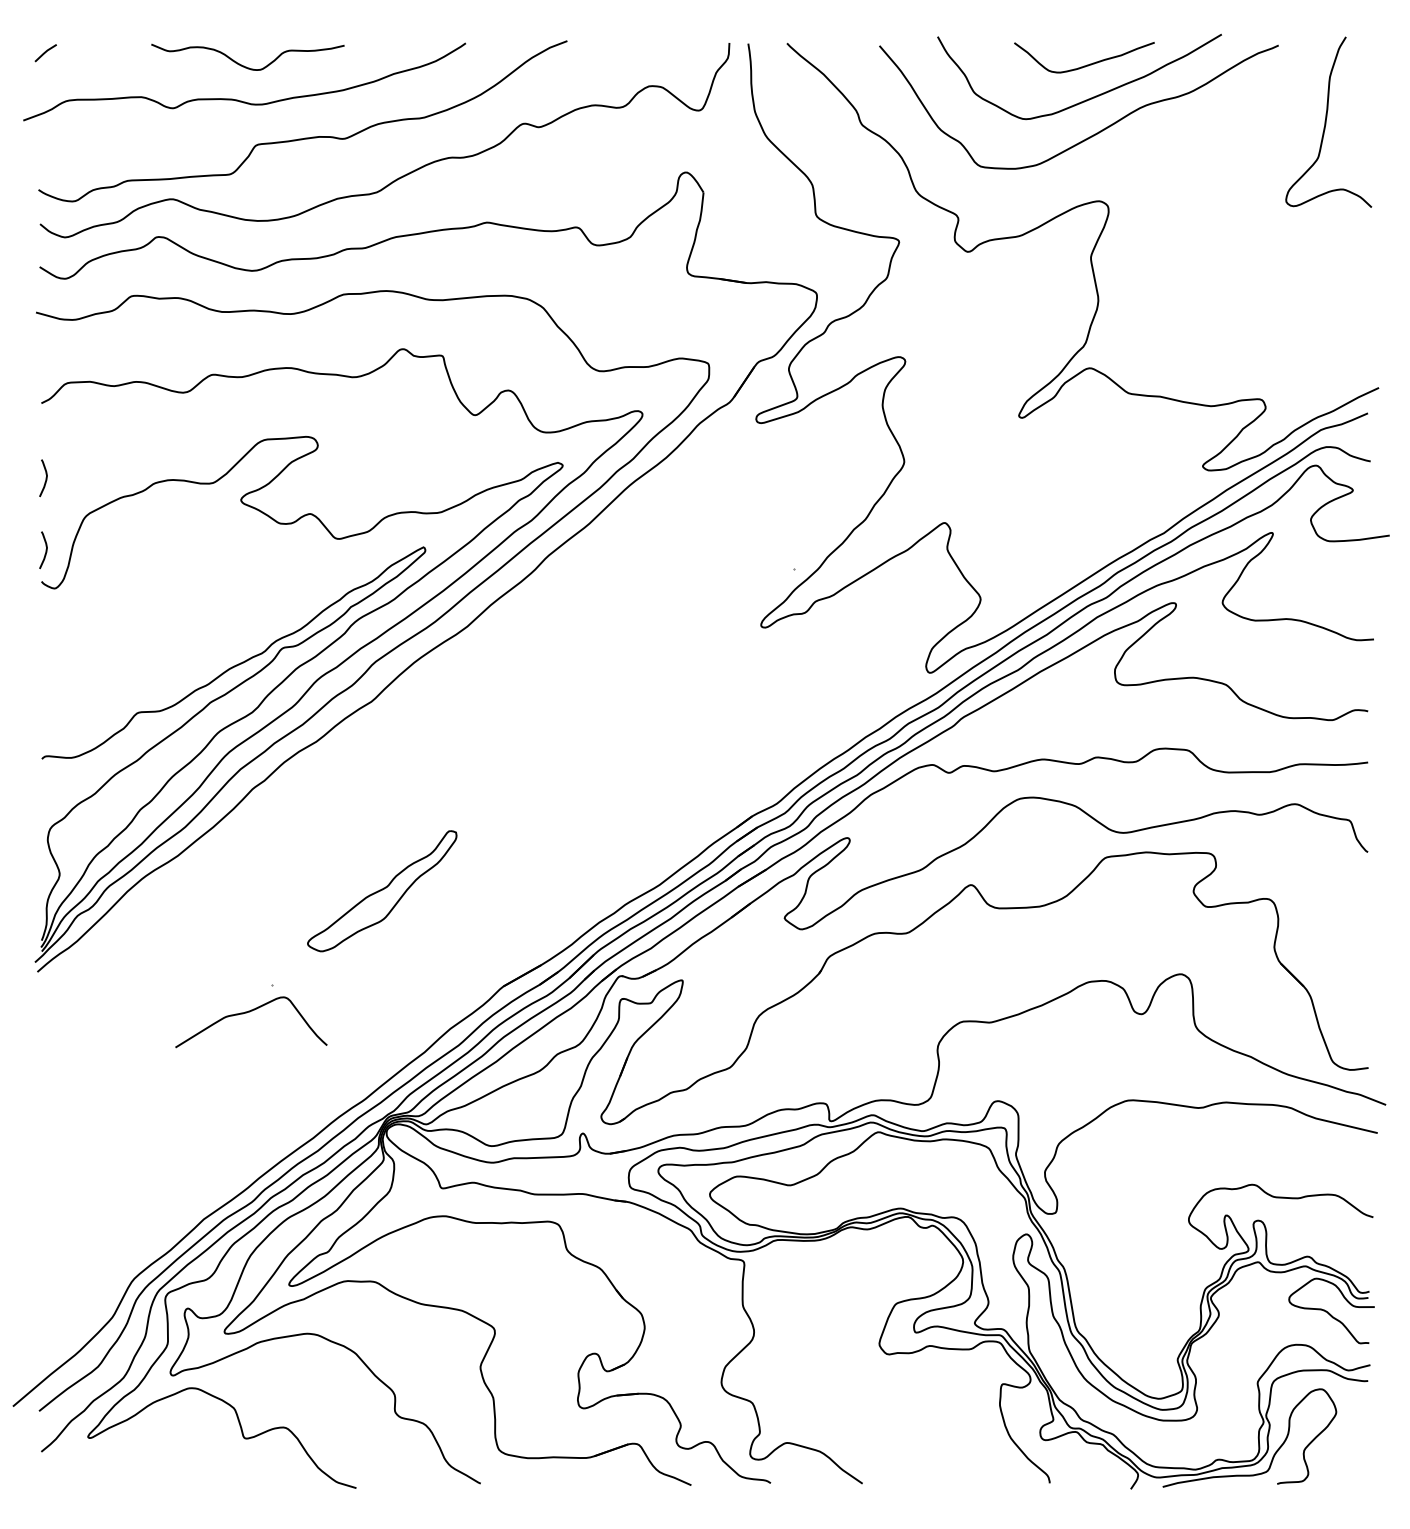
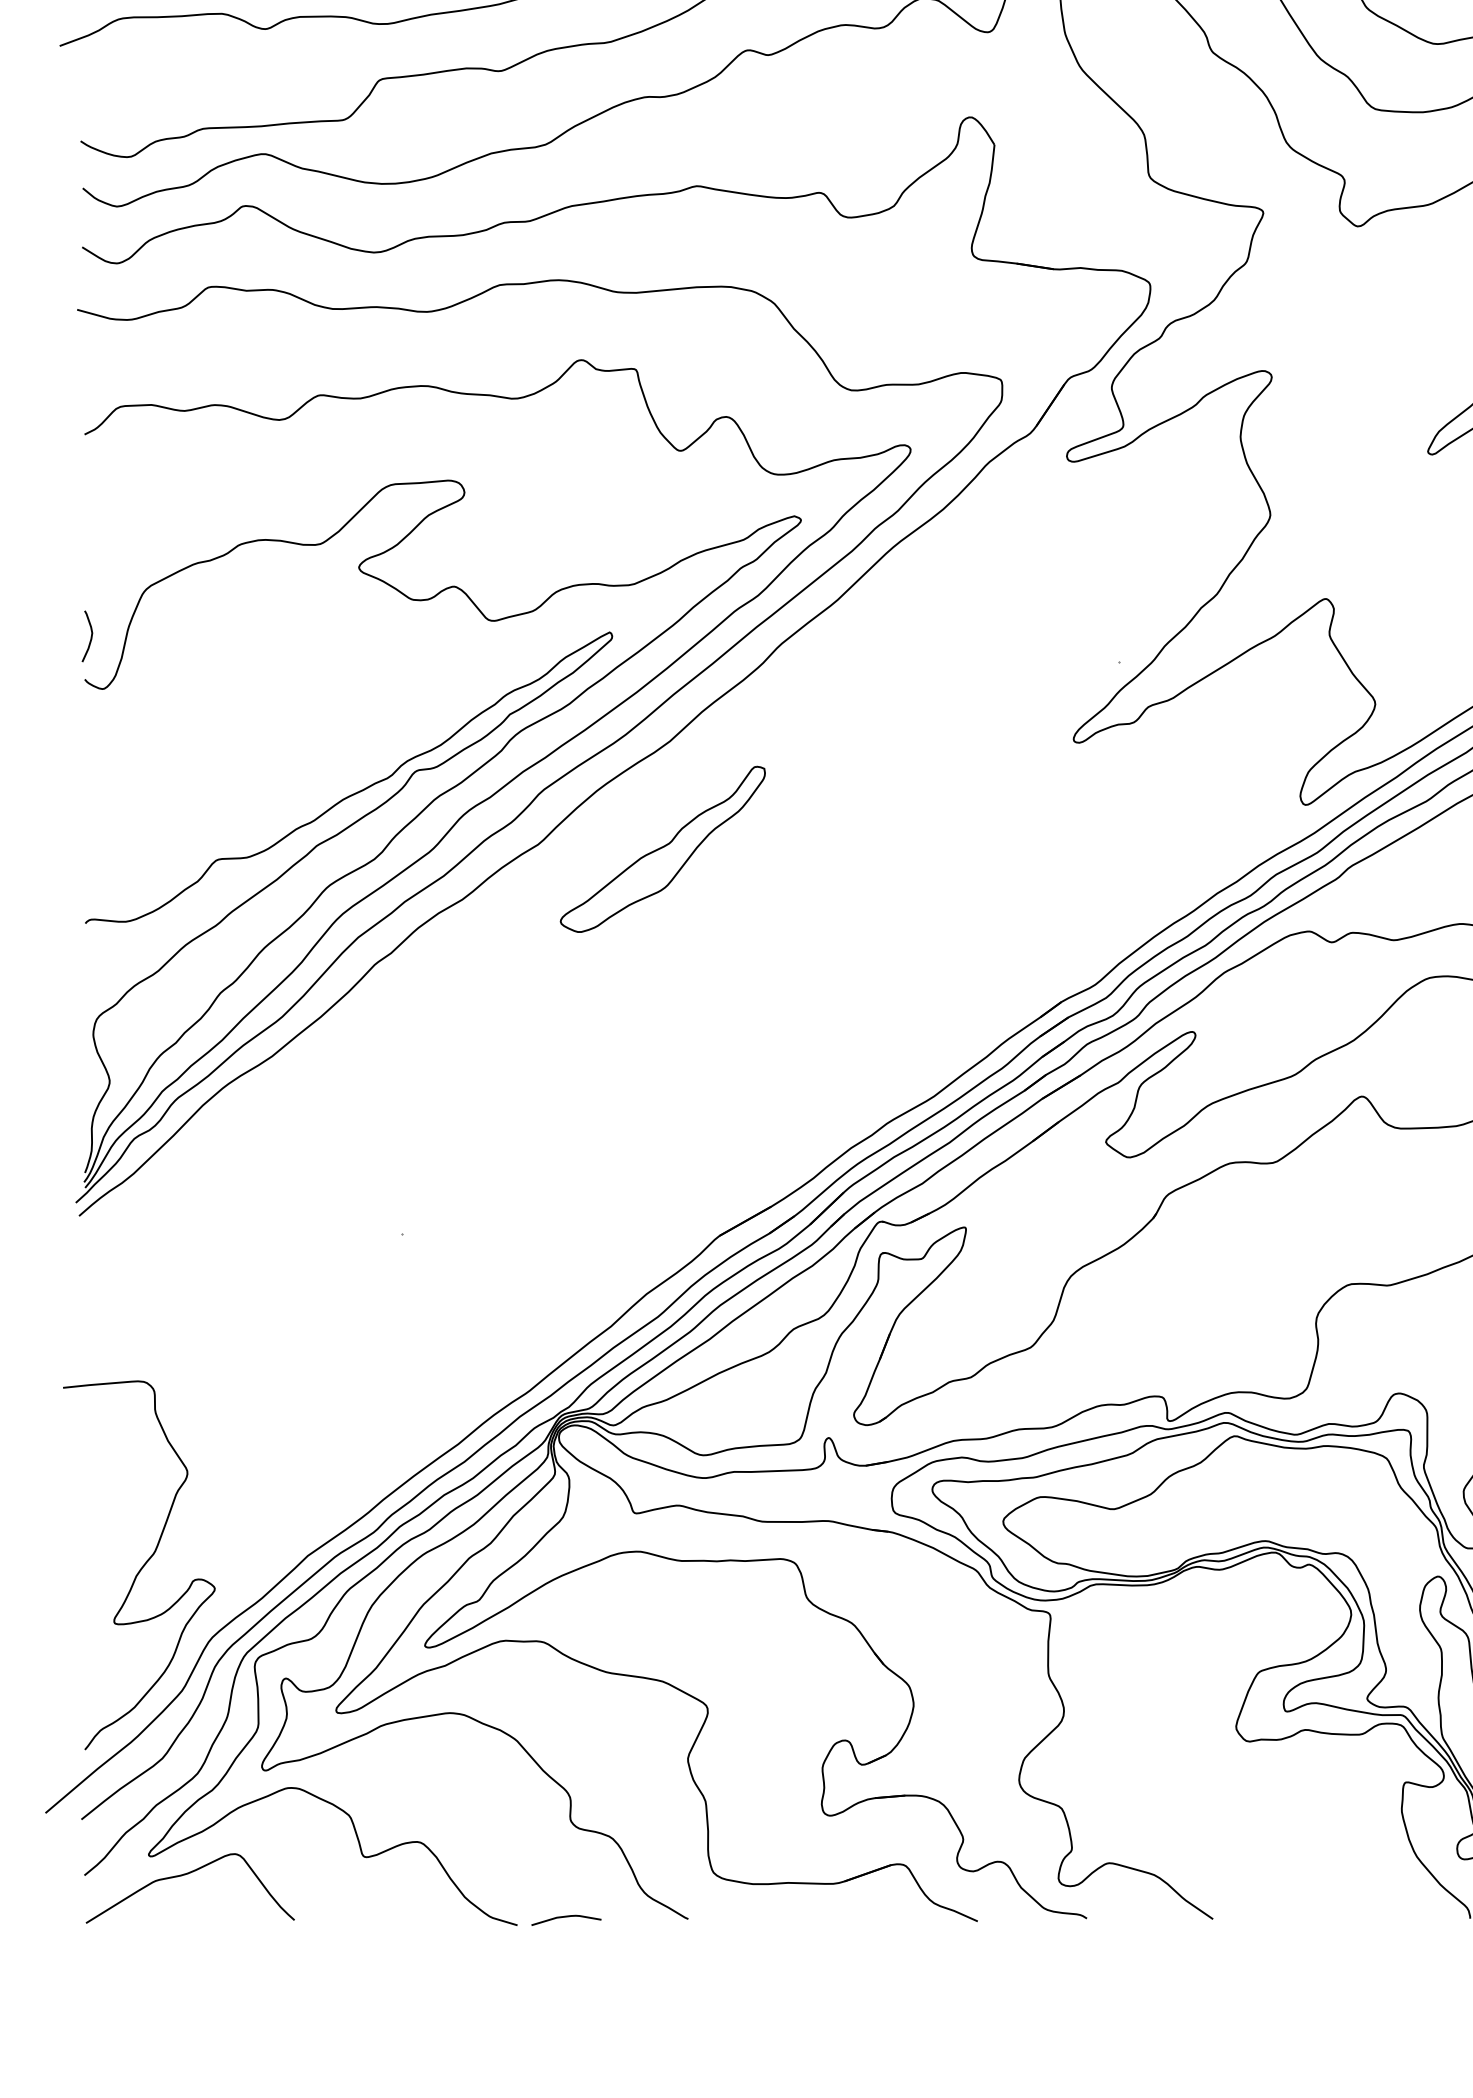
curve: (45, 478) -> (90, 537), removed
part: (382, 891) -> (663, 849), moved
curve: (249, 1012) -> (187, 1874), moved
curve: (82, 1227) -> (141, 1567), added
curve: (391, 1482) -> (565, 1917), added

